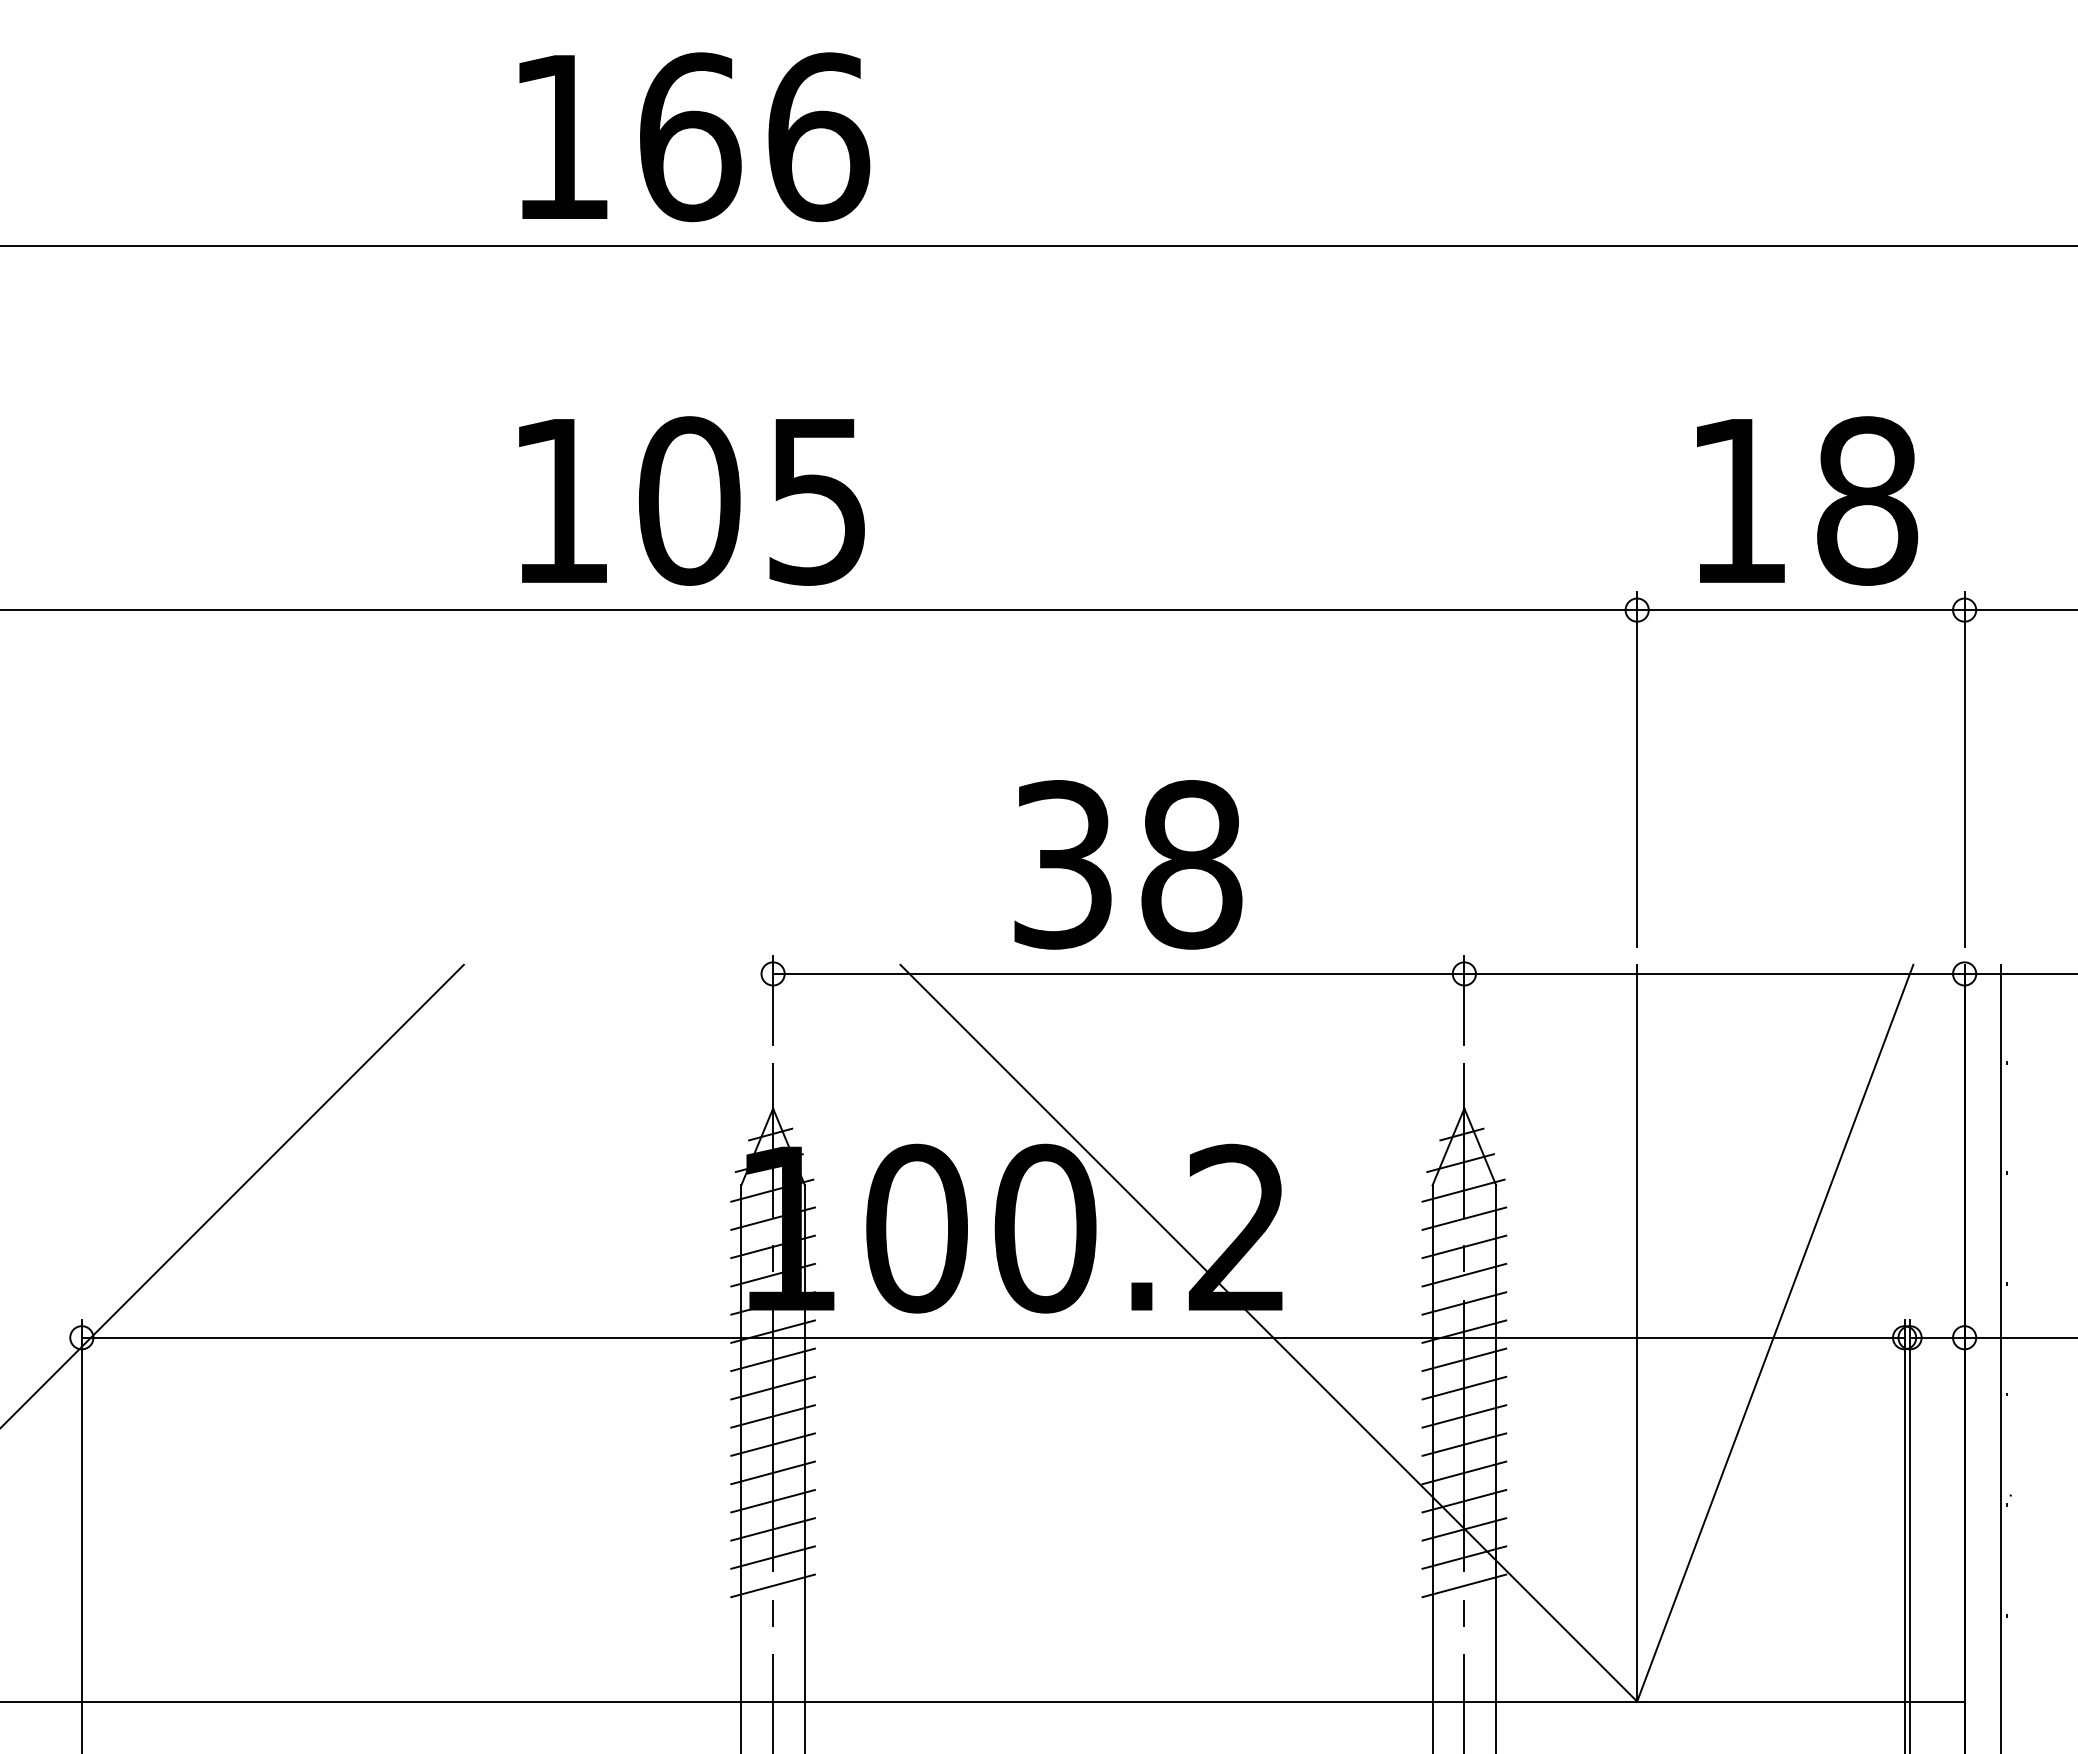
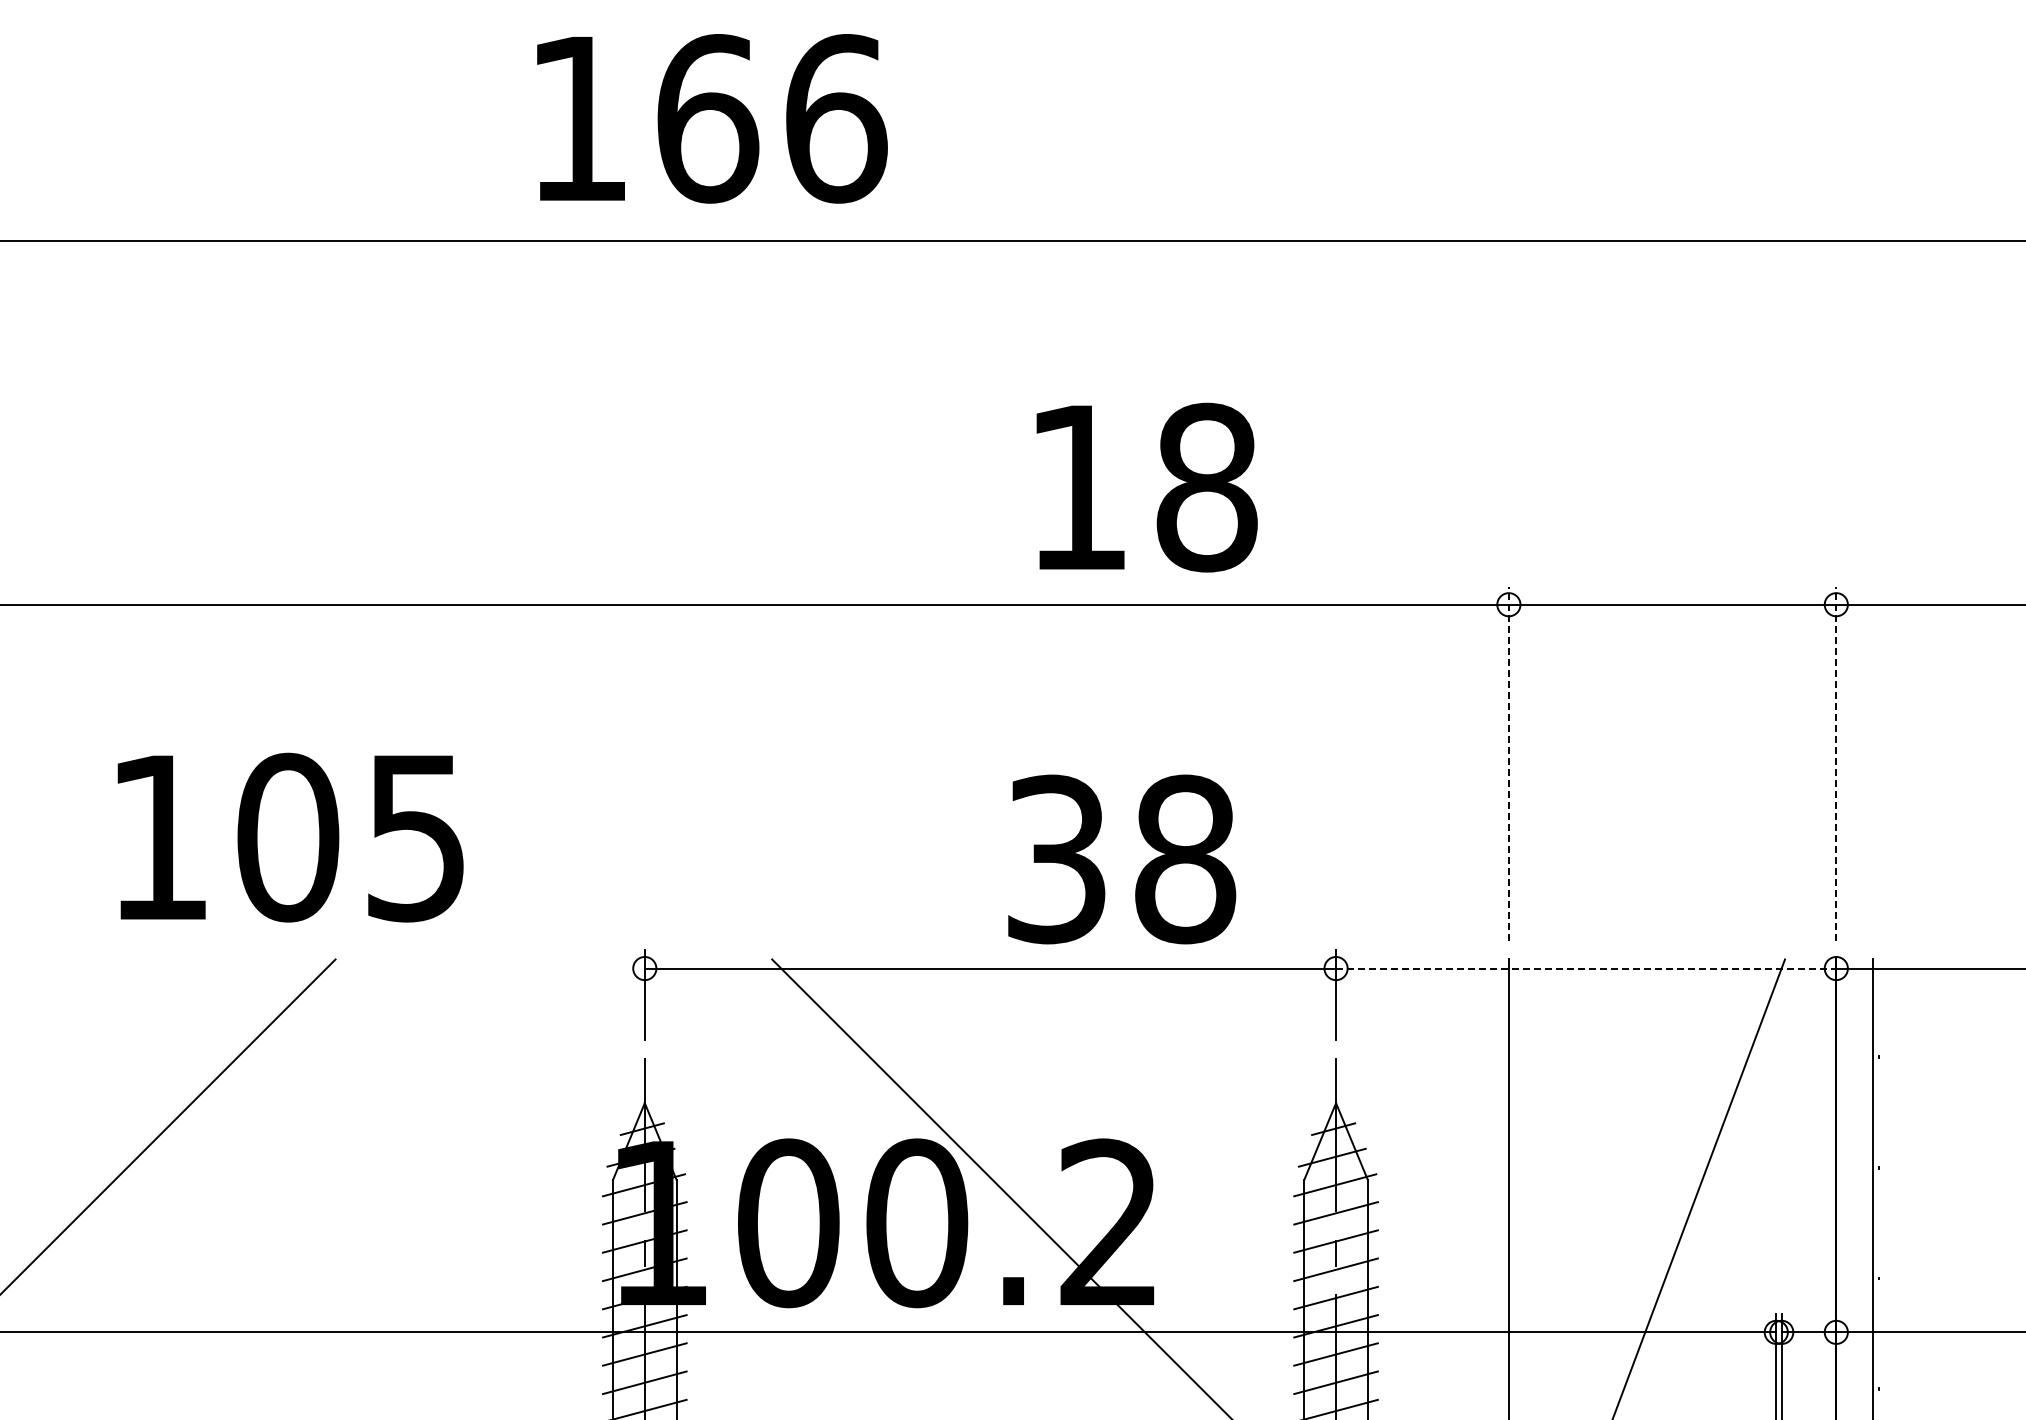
text: (694, 137) -> (712, 119), moved
text: (691, 500) -> (290, 837), moved
text: (1807, 500) -> (1147, 487), moved
line: (1637, 768) -> (1509, 763), solid -> dashed
line: (1964, 768) -> (1836, 763), solid -> dashed
text: (1128, 864) -> (1122, 859), moved
line: (1715, 973) -> (1587, 968), solid -> dashed

